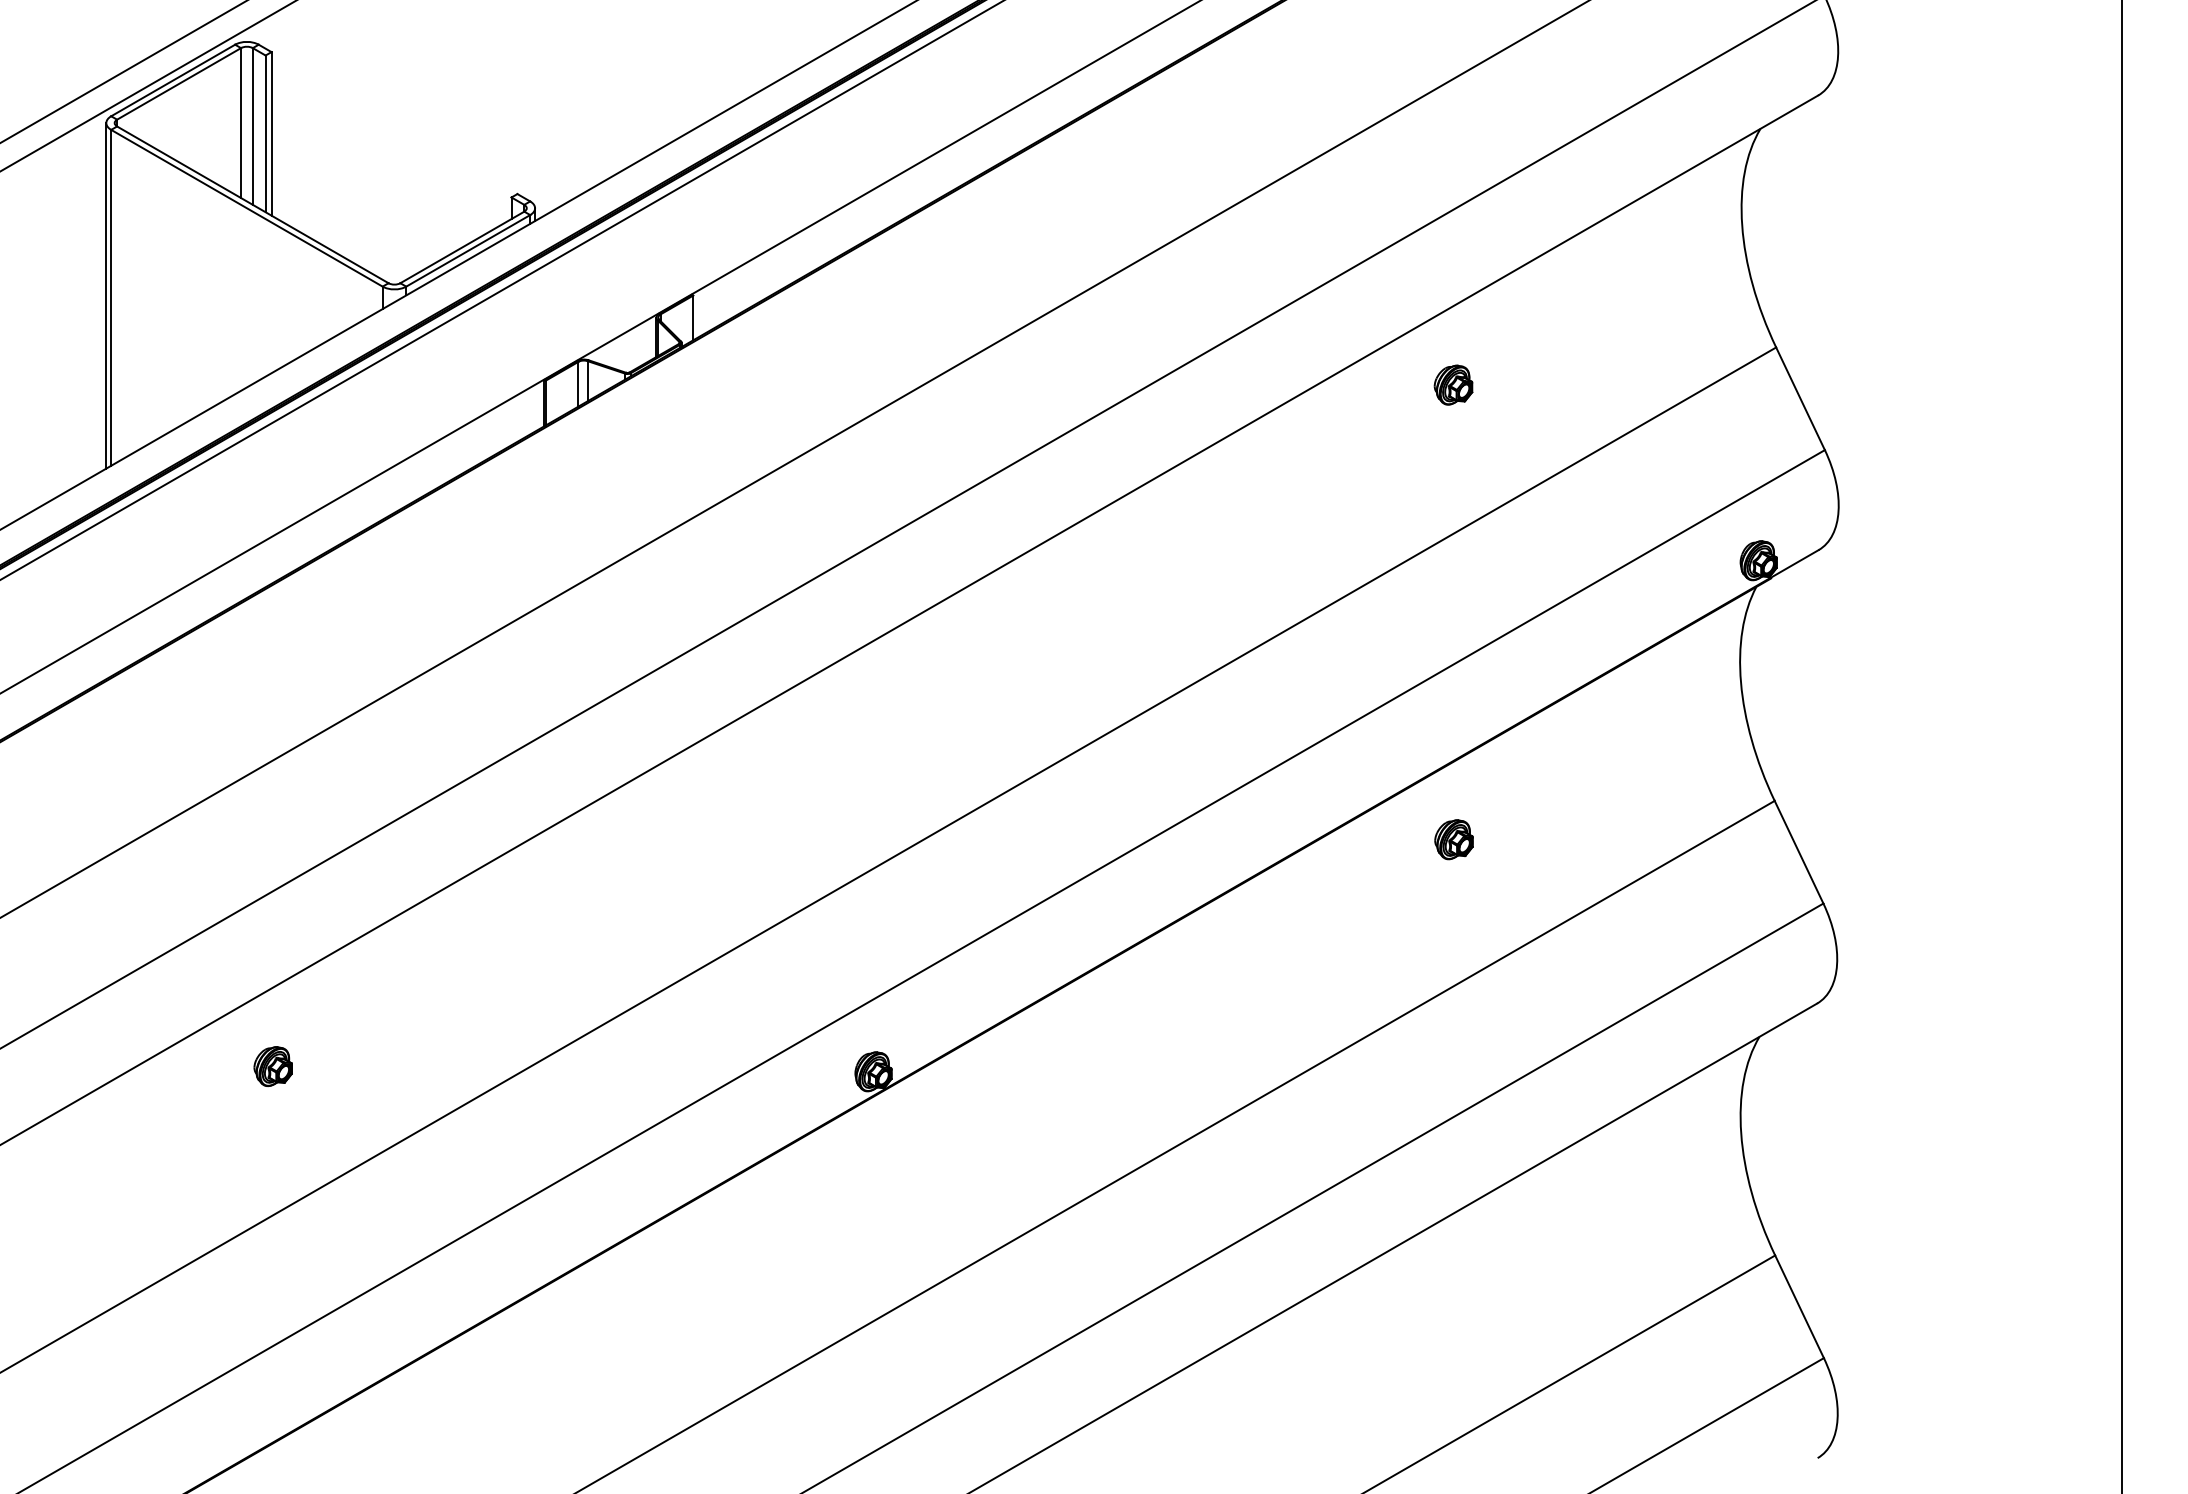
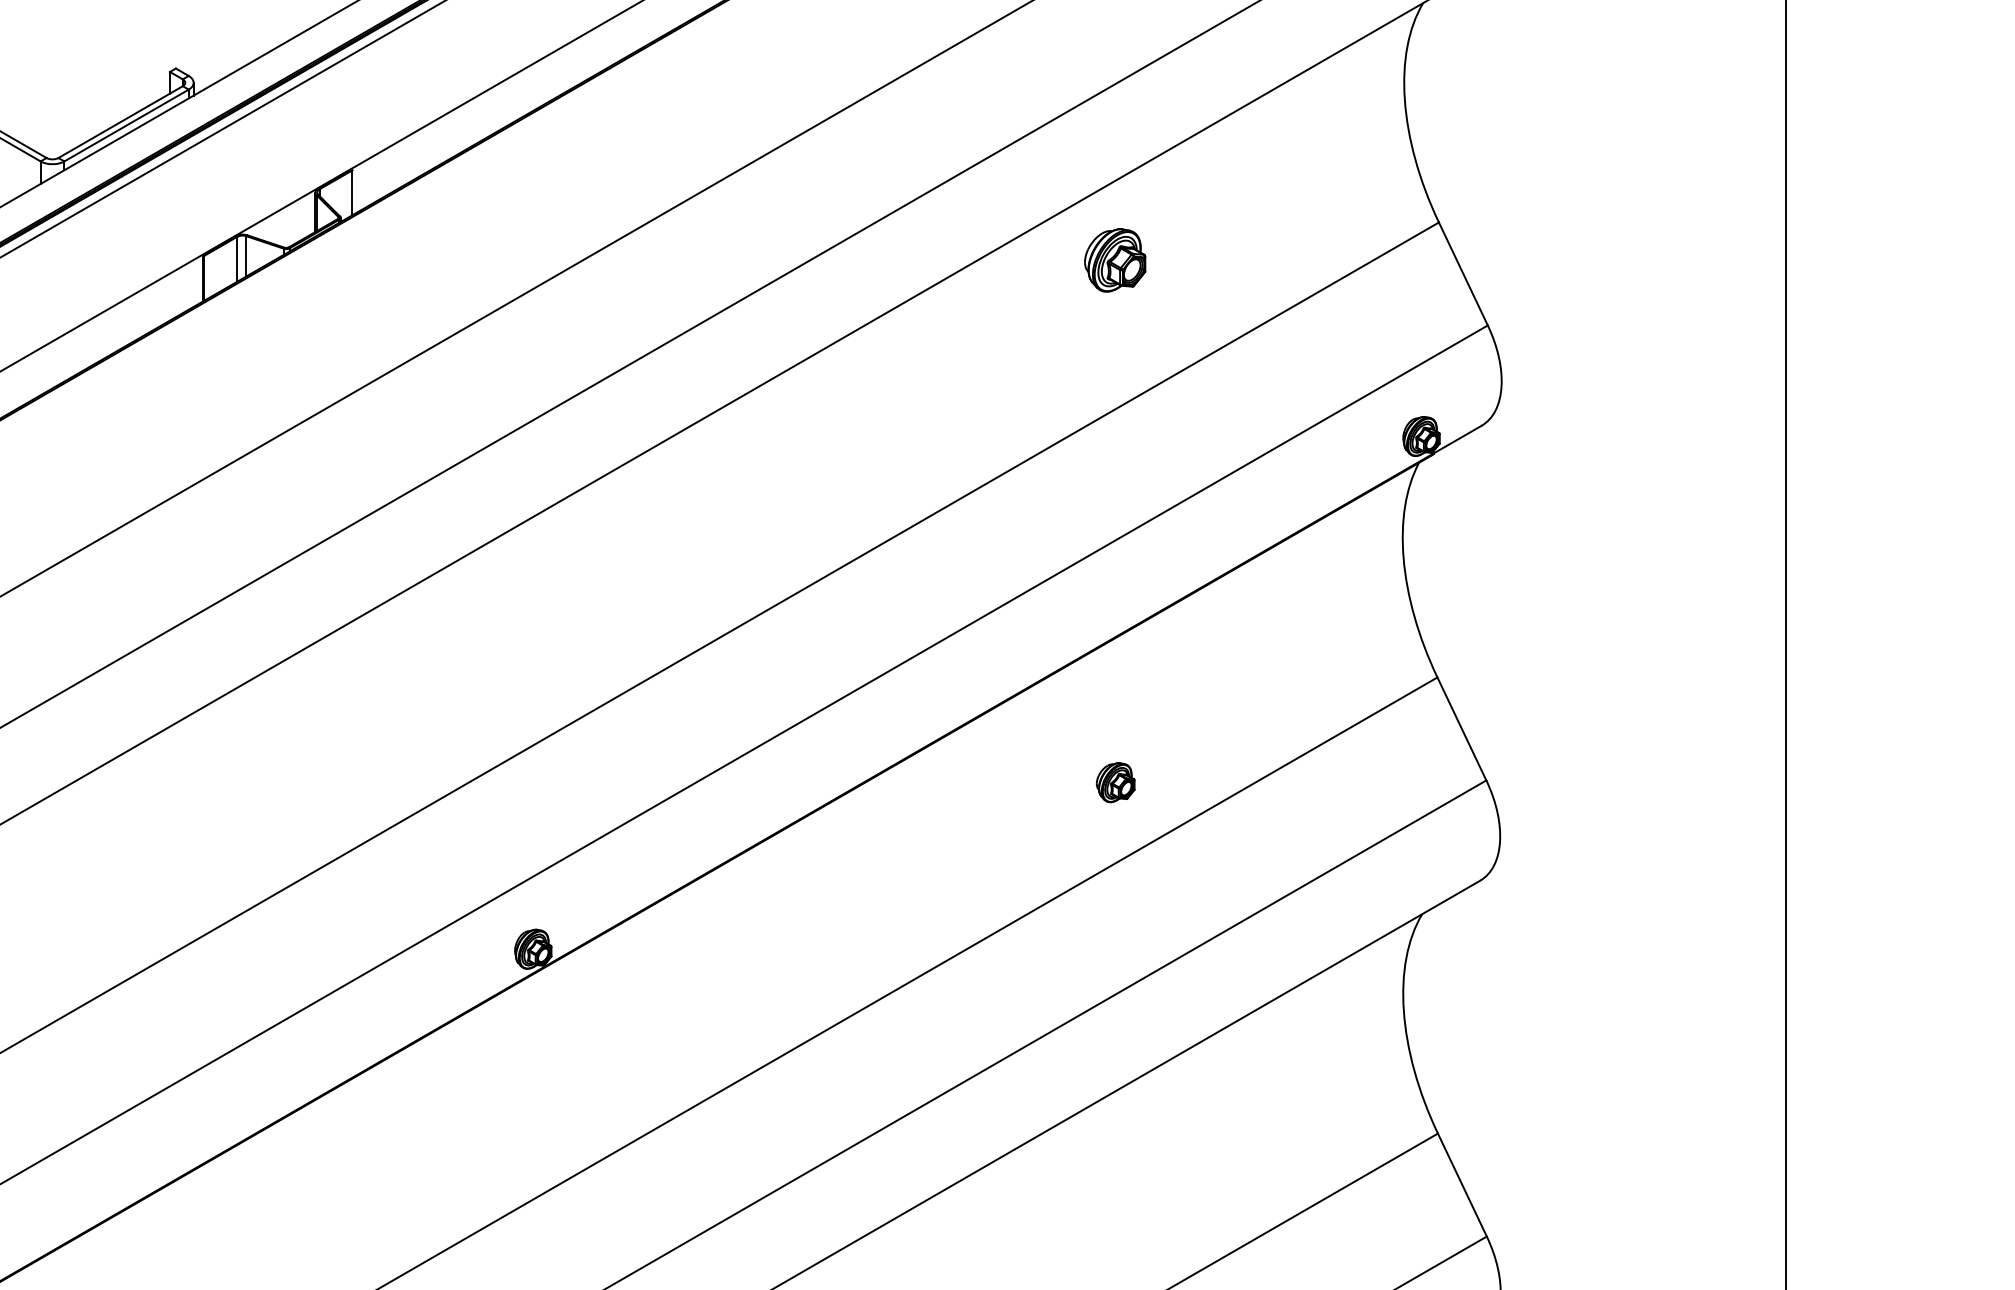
part: (1453, 384) -> (1115, 259), size x1.6
part: (1453, 839) -> (1115, 782), moved

